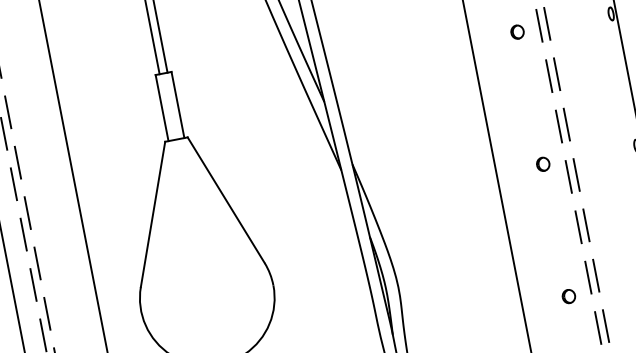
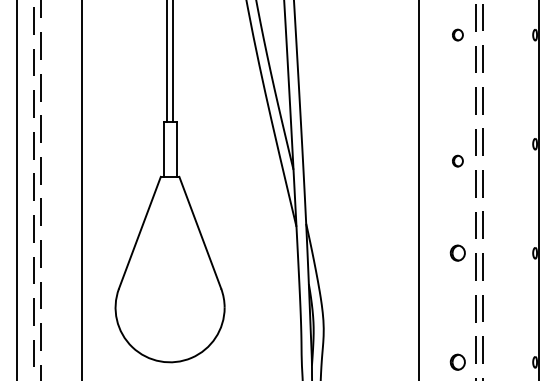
part: (516, 31) -> (457, 160), moved
part: (542, 164) -> (457, 253), size x1.4
part: (568, 296) -> (457, 362), size x1.4

